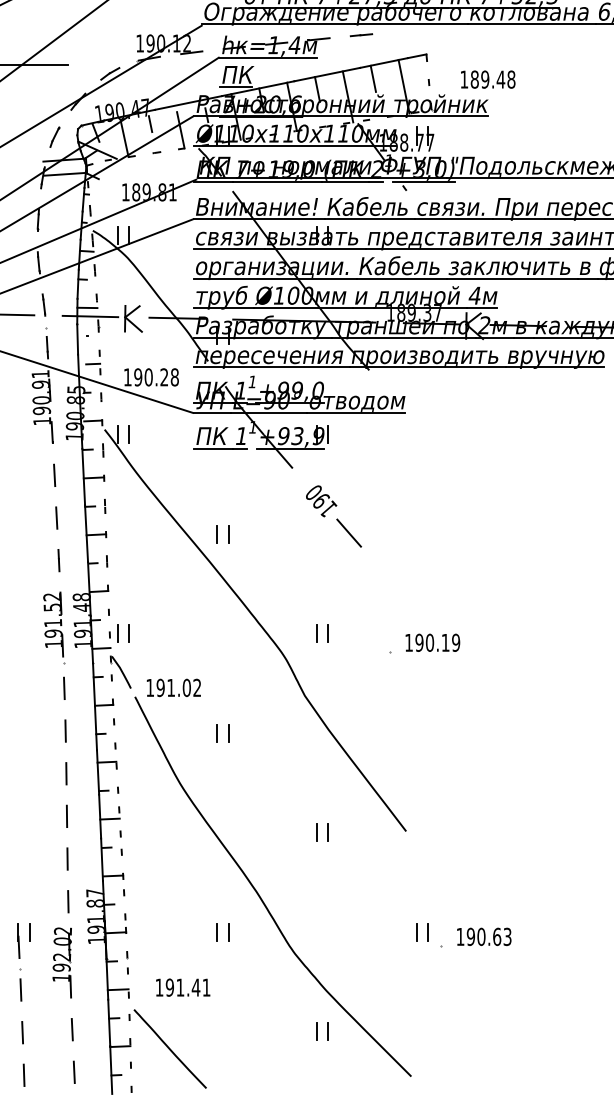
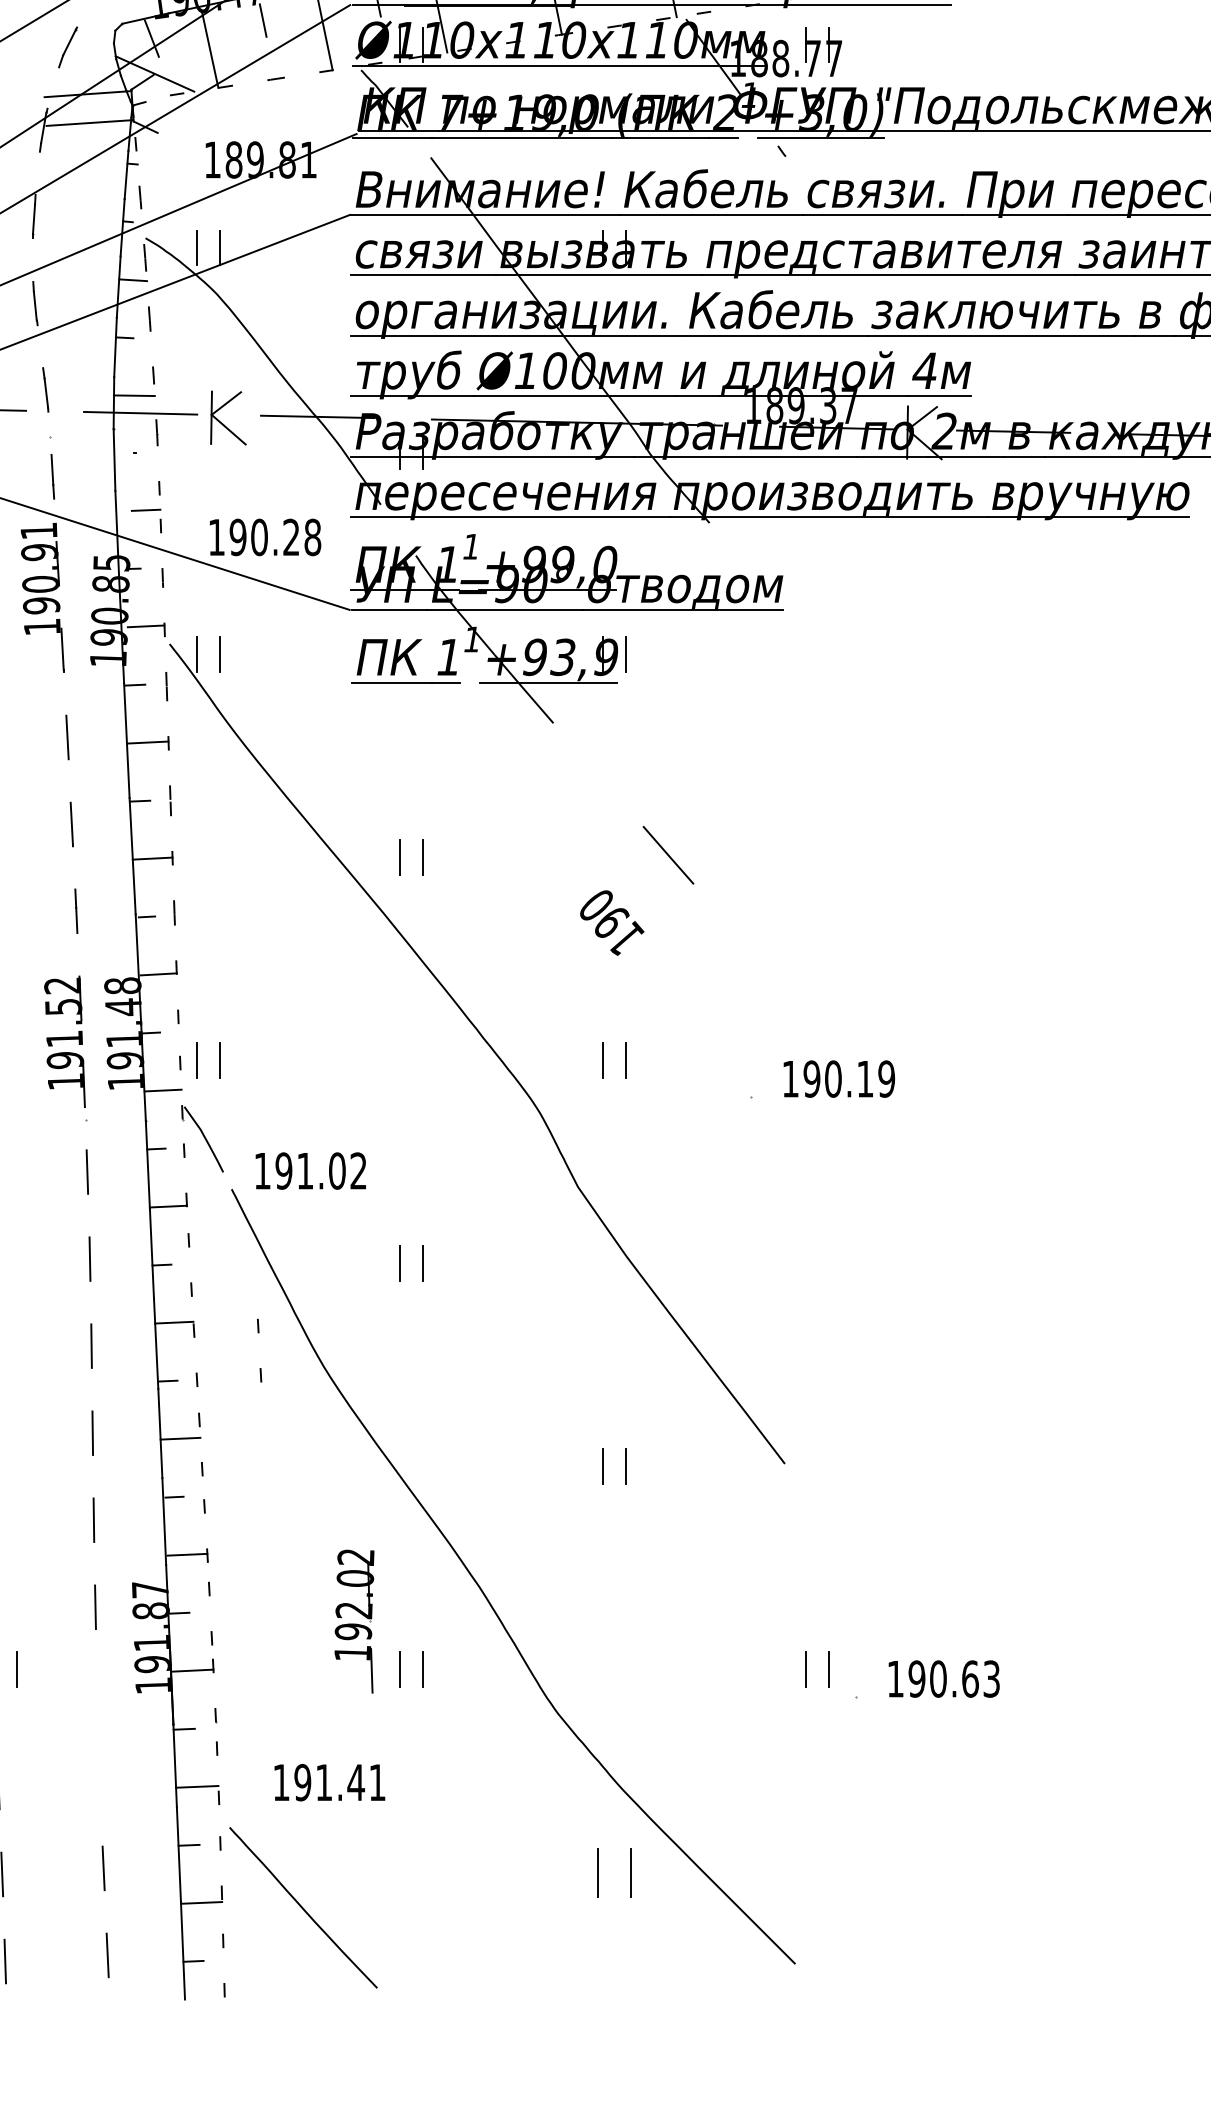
text: (321, 501) -> (612, 923), moved
line: (148, 767) -> (259, 1333), added
part: (61, 962) -> (352, 1621), moved
part: (322, 1031) -> (614, 1872), size x1.4

